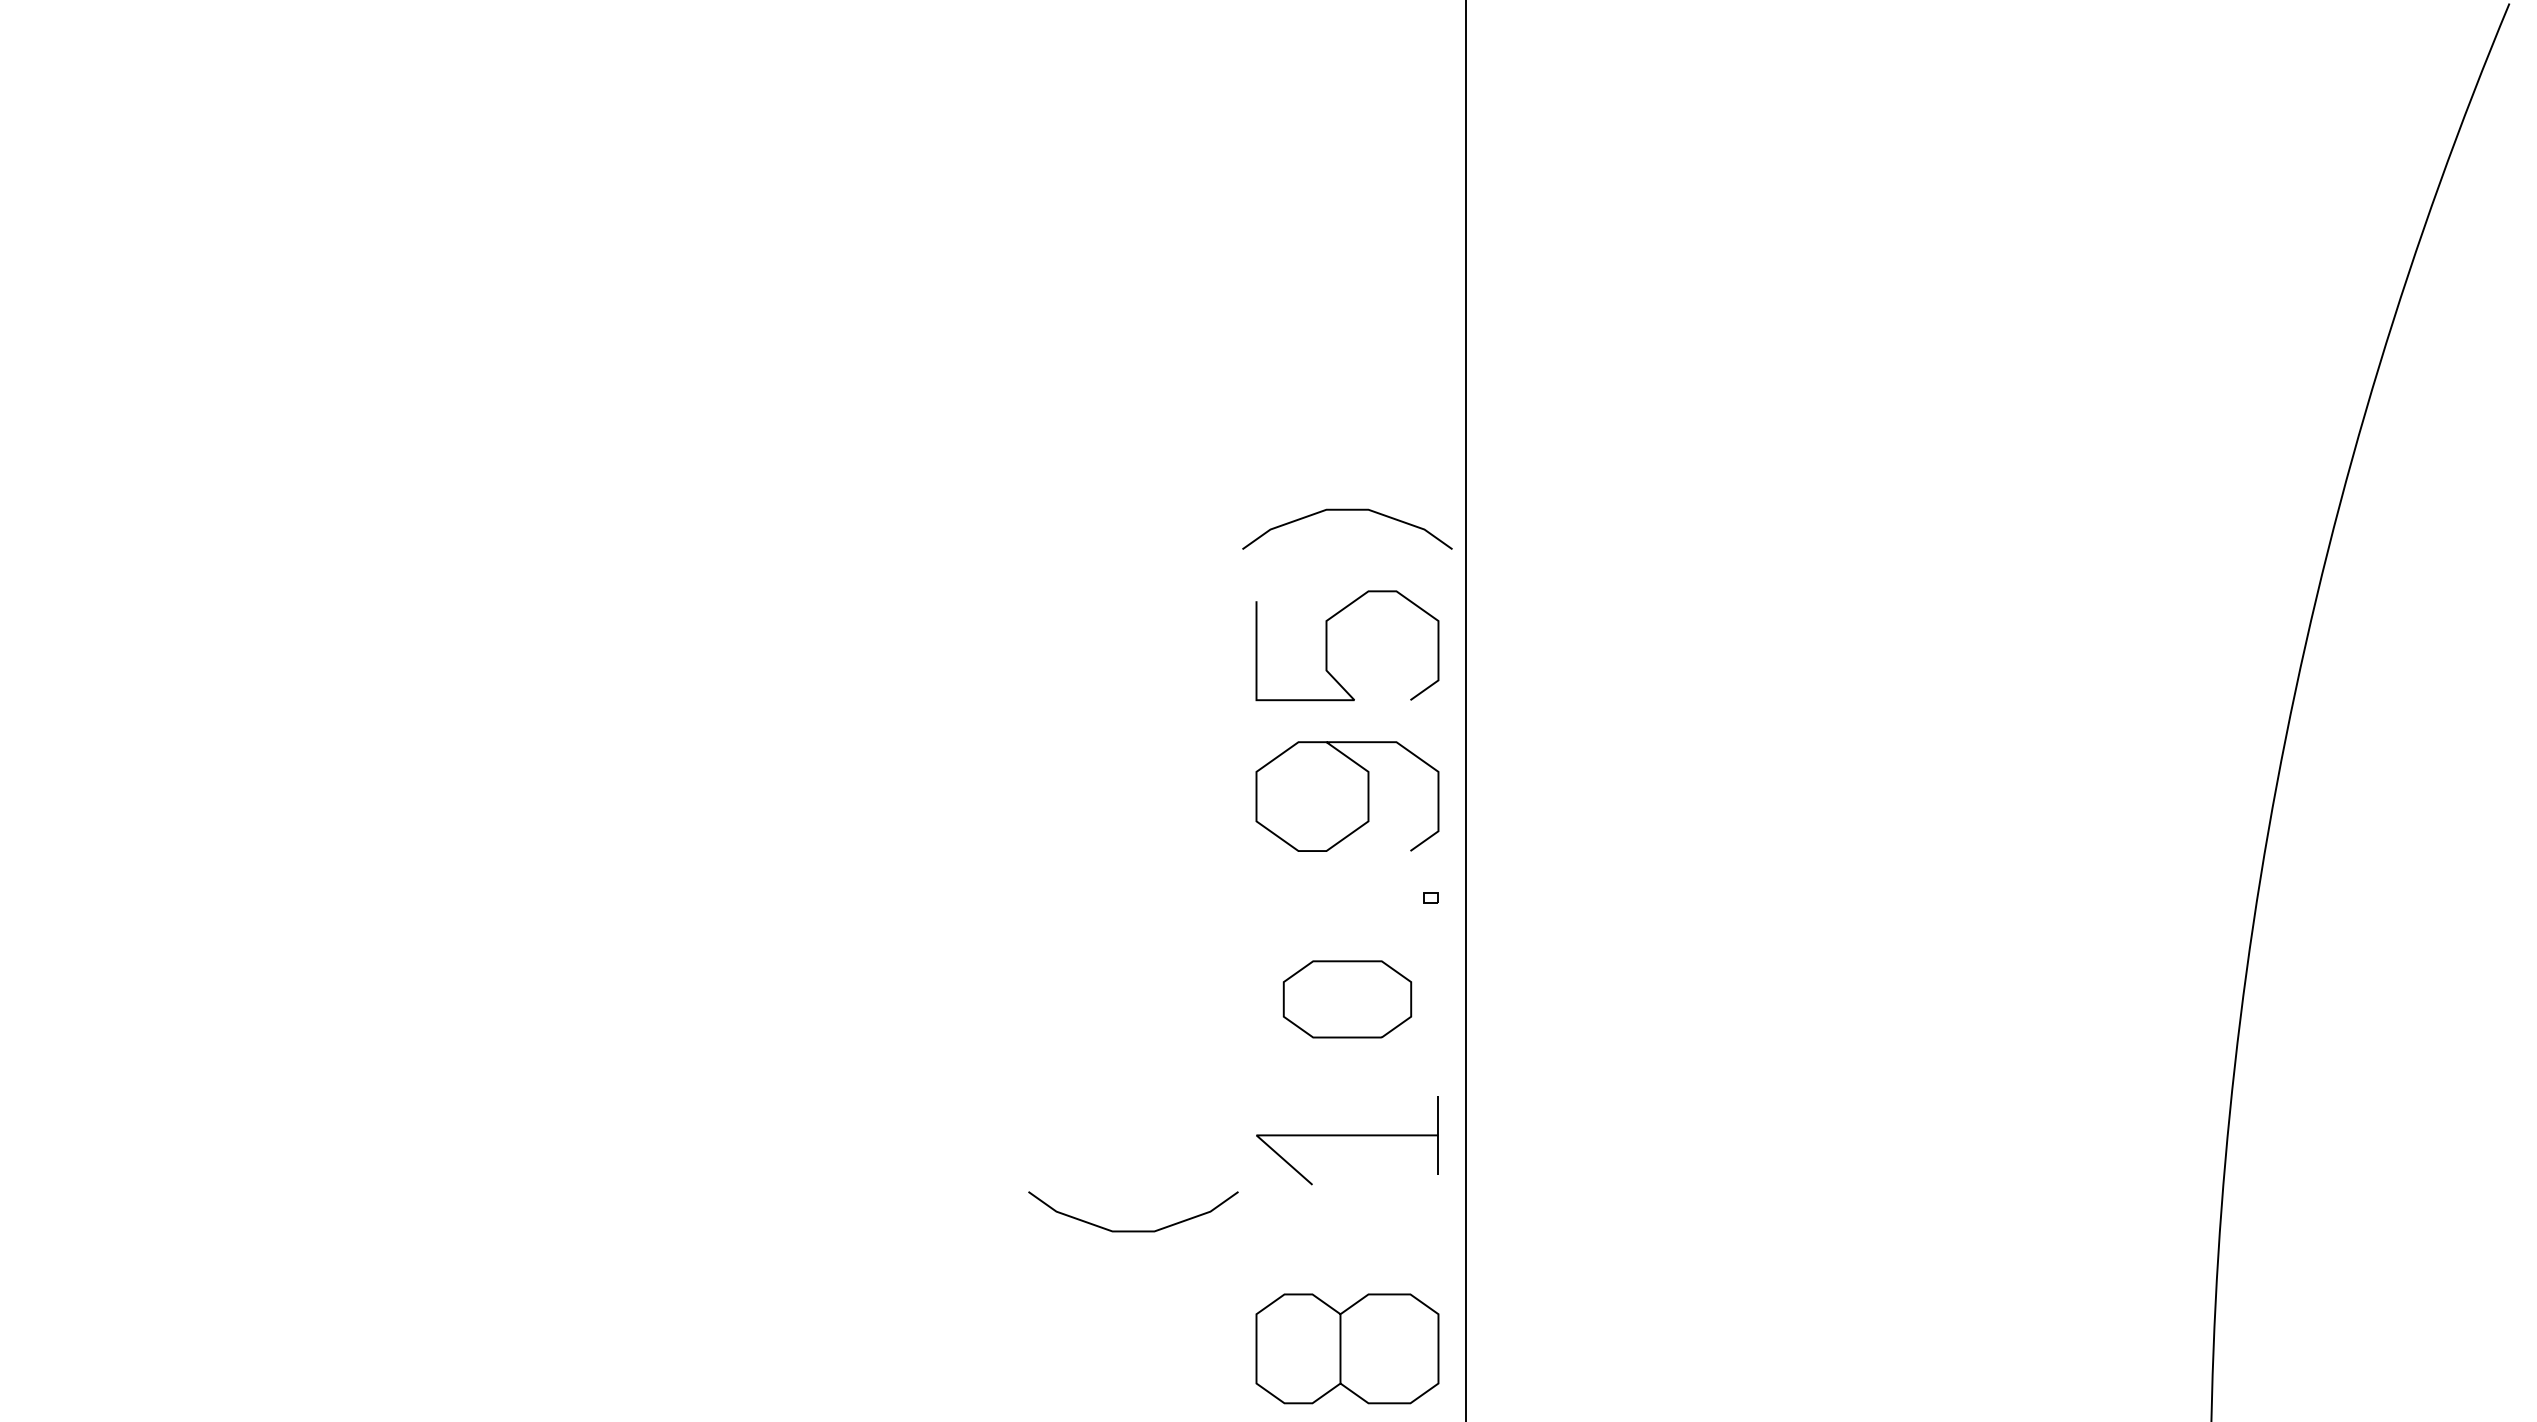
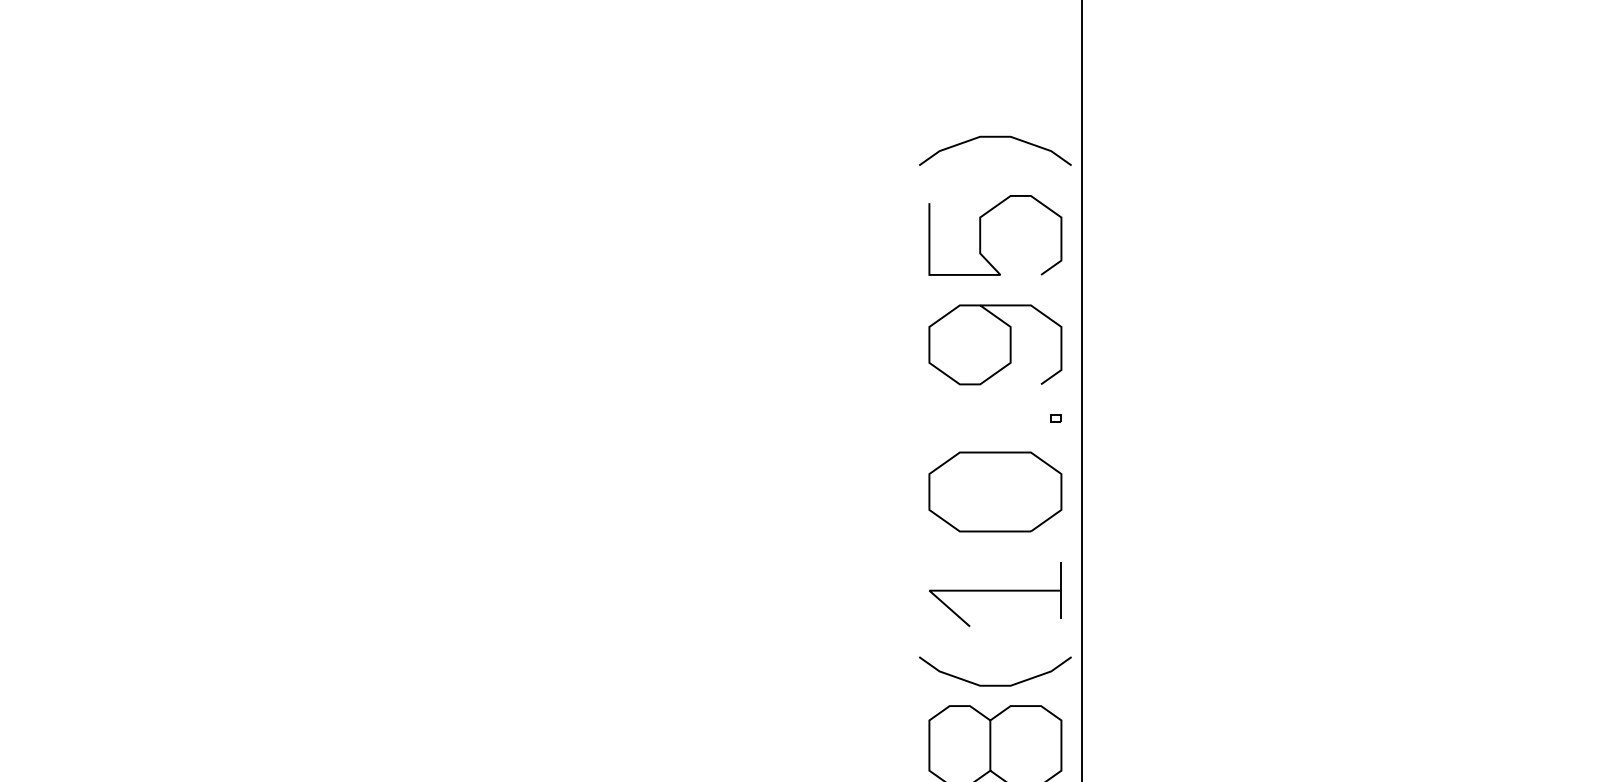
part: (1347, 999) -> (995, 492), size x1.43
curve: (1133, 1230) -> (995, 685), moved

